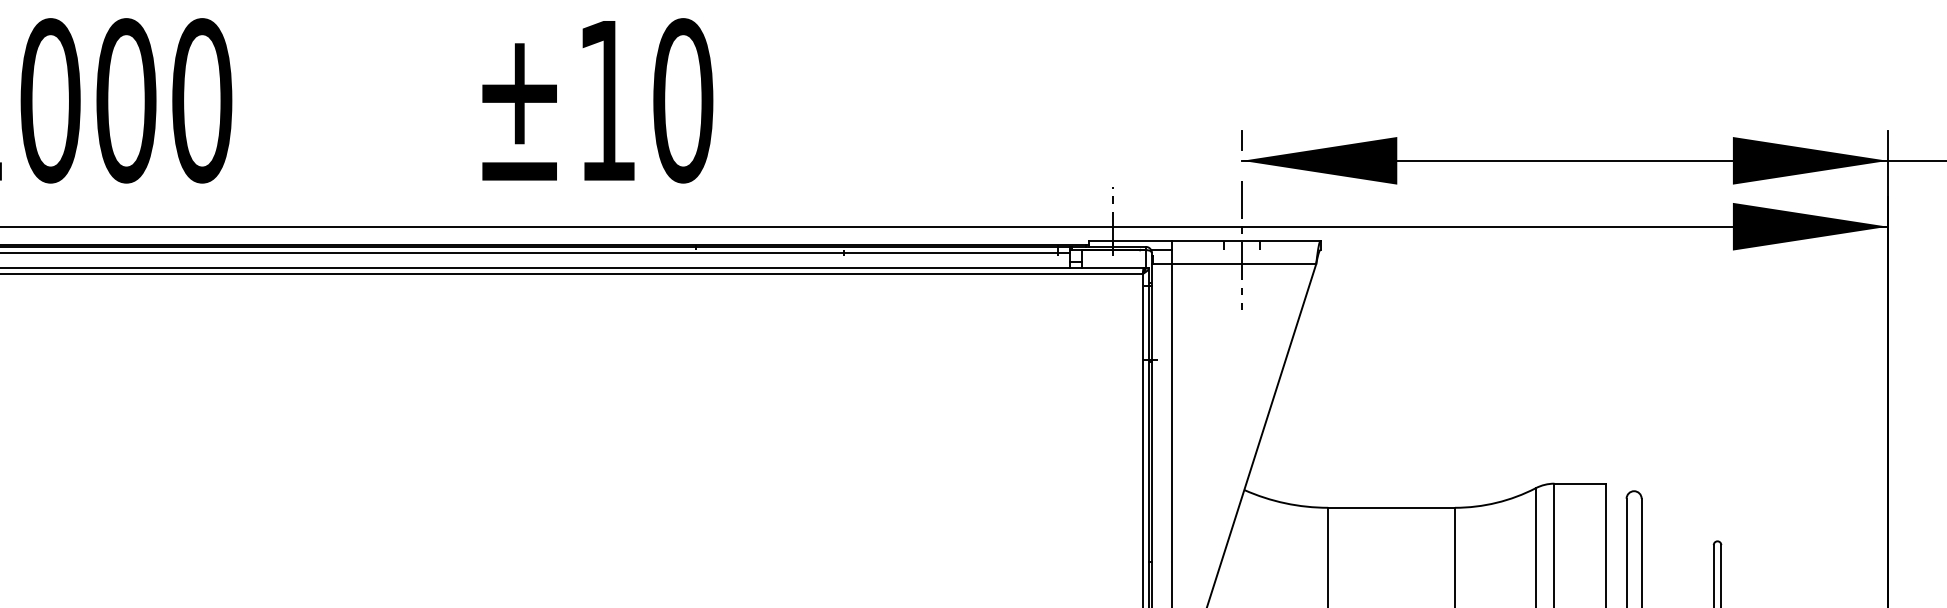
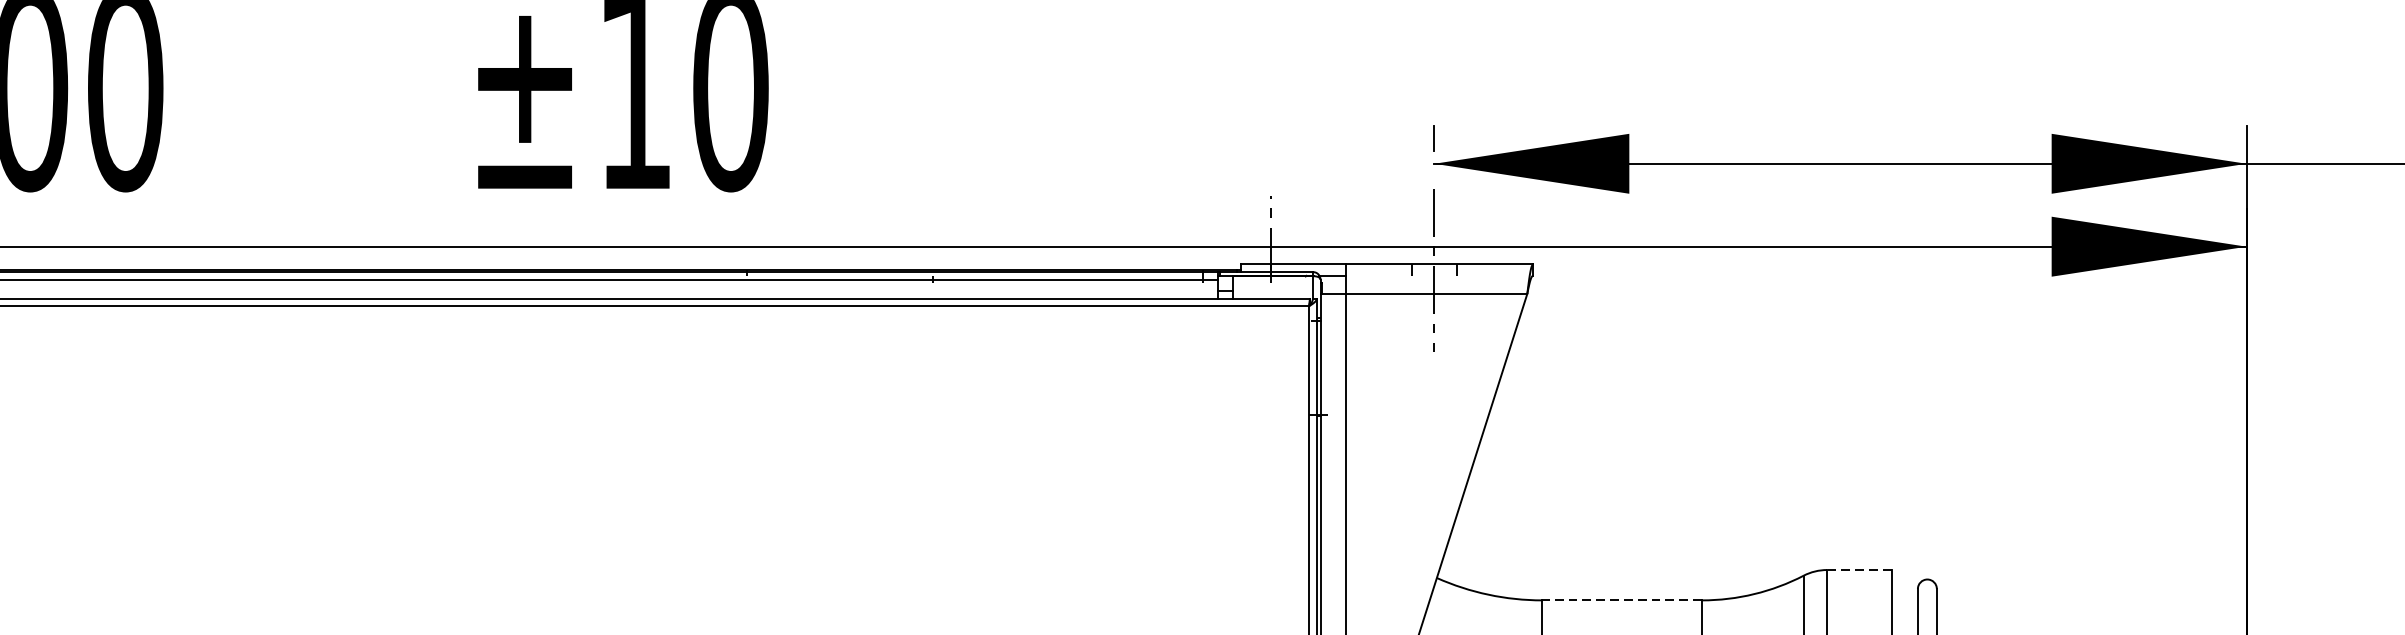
line: (1580, 483) -> (1859, 569), solid -> dashed
line: (1391, 507) -> (1622, 600), solid -> dashed

